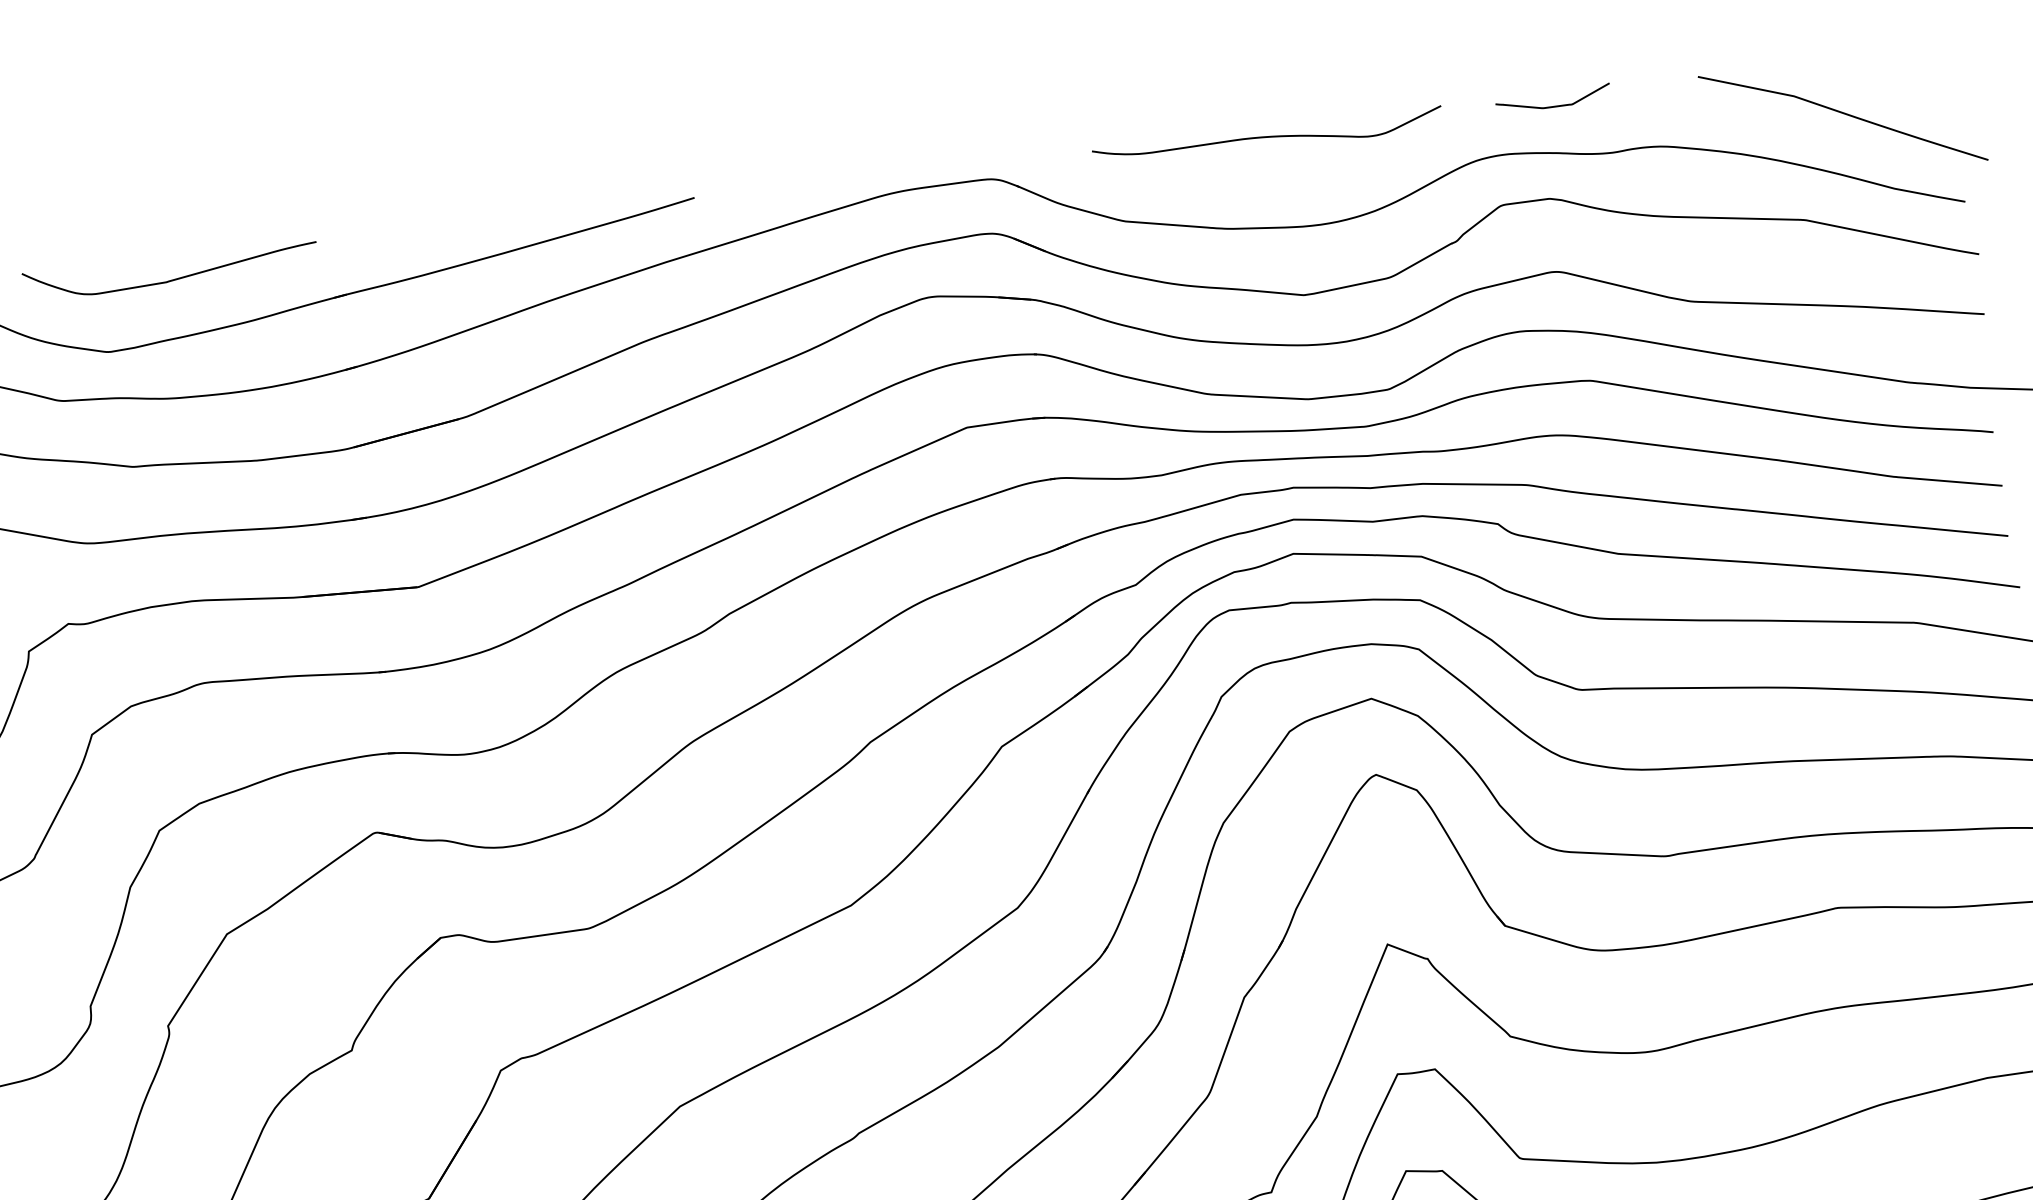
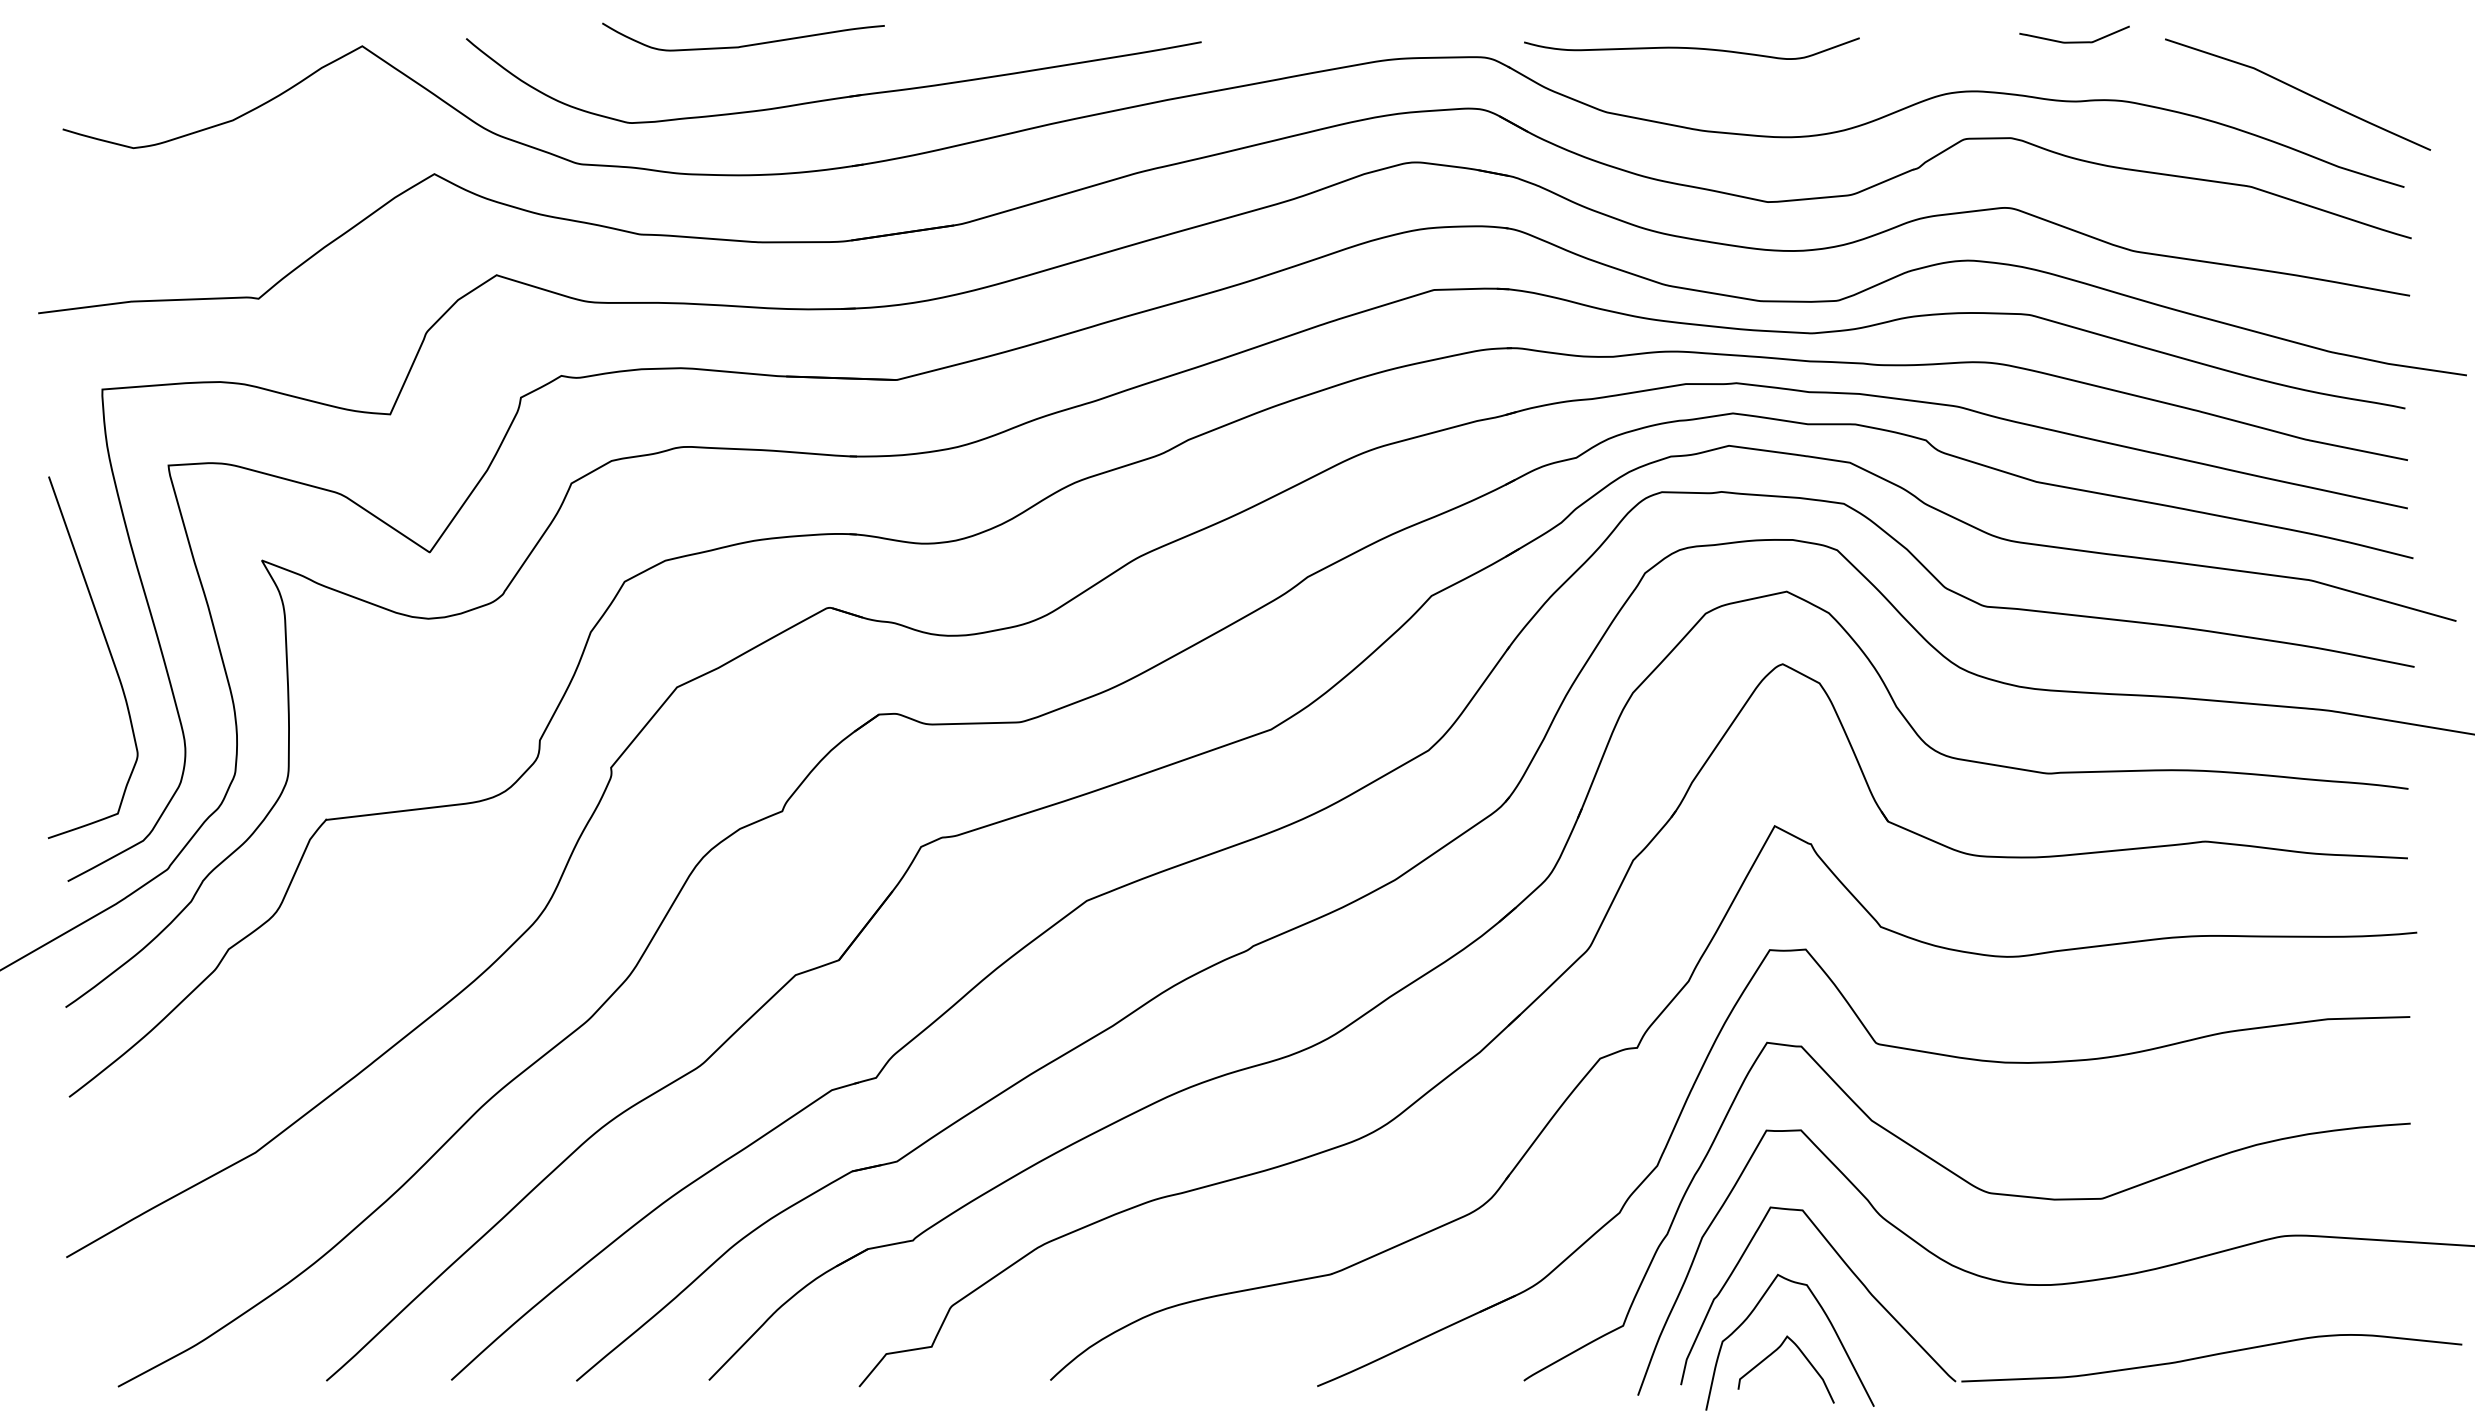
curve: (1553, 105) -> (2074, 41), moved
curve: (1267, 137) -> (1691, 48), moved
curve: (175, 278) -> (747, 44), moved

